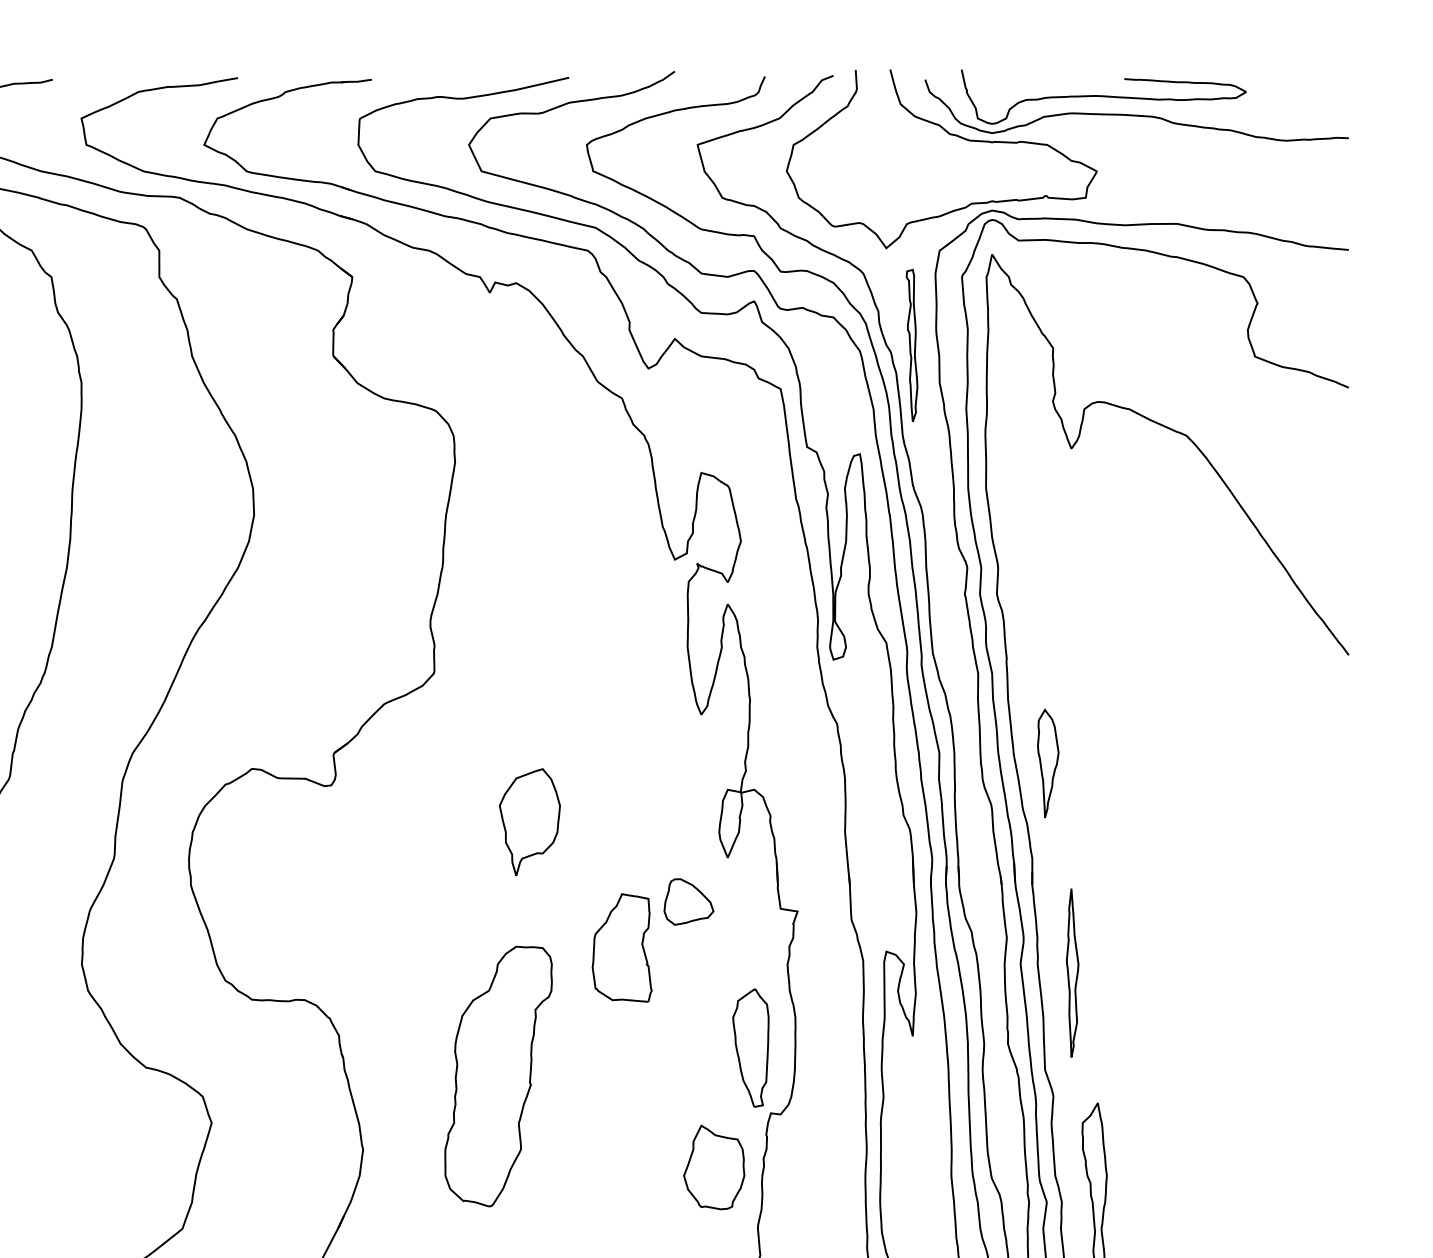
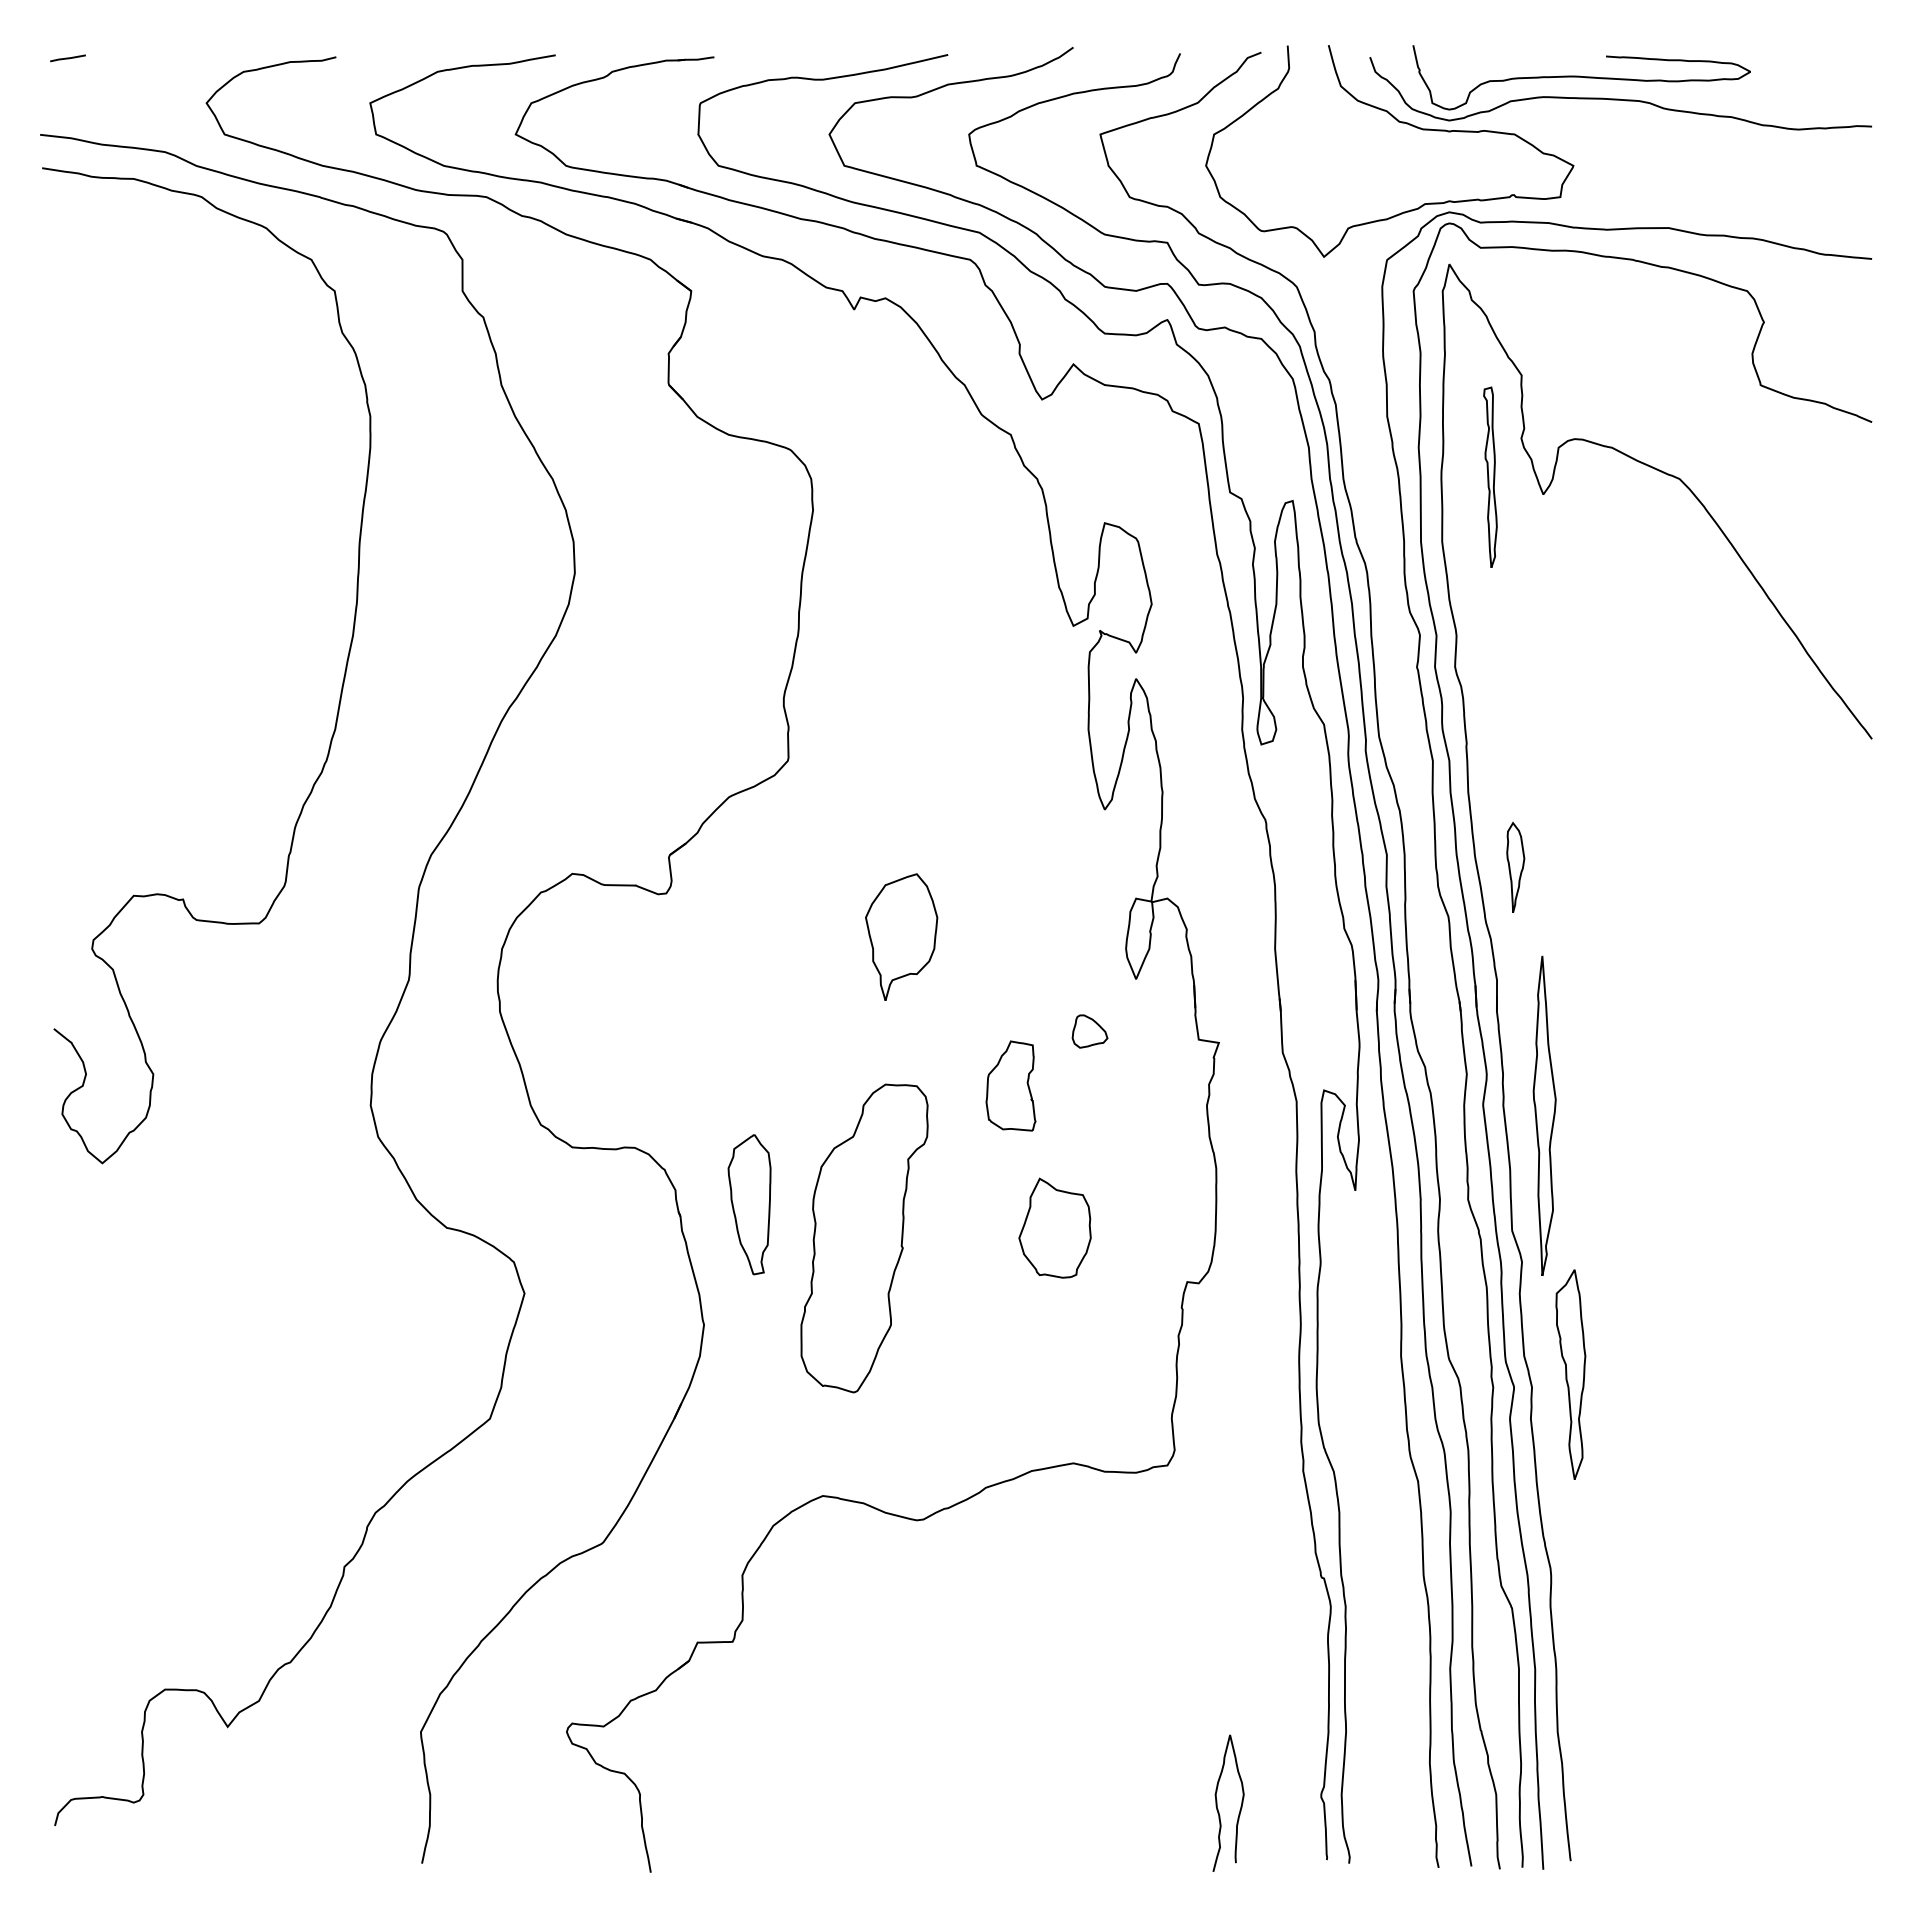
part: (912, 344) -> (1490, 476), moved
part: (1047, 763) -> (1515, 867), size x0.7
part: (688, 901) -> (1089, 1031), size x0.6
part: (621, 947) -> (1010, 1085), size x0.7
part: (1072, 972) -> (1544, 1115), size x1.6
part: (750, 1047) -> (749, 1204), moved
part: (713, 1166) -> (1054, 1227), moved

